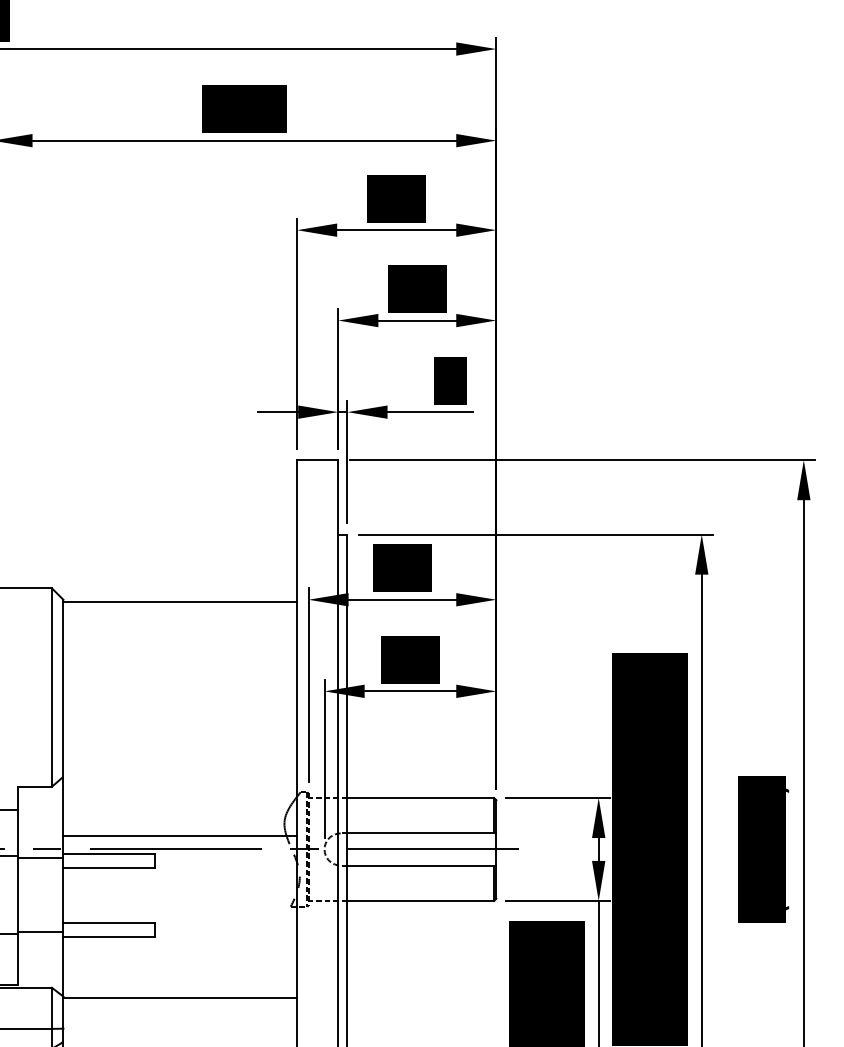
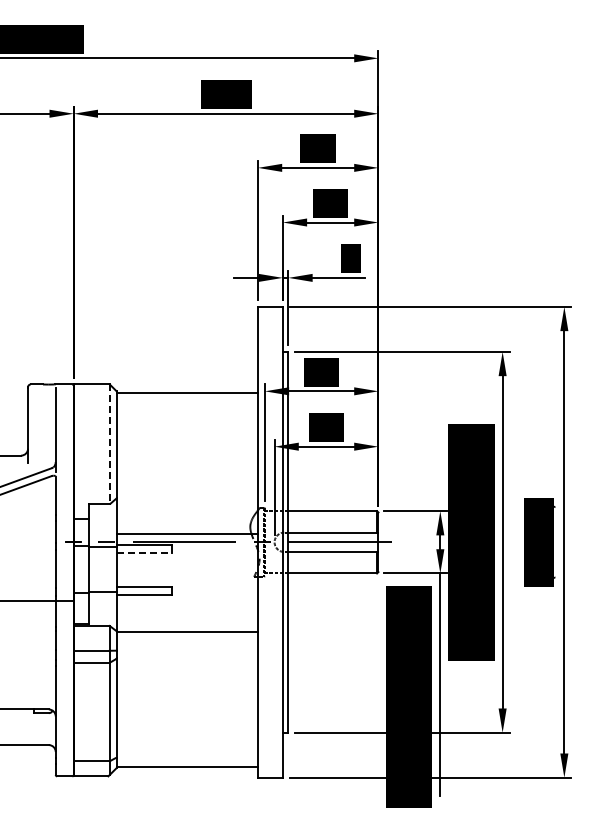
line: (51, 687) -> (109, 444), solid -> dashed
line: (109, 867) -> (144, 553), solid -> dashed

